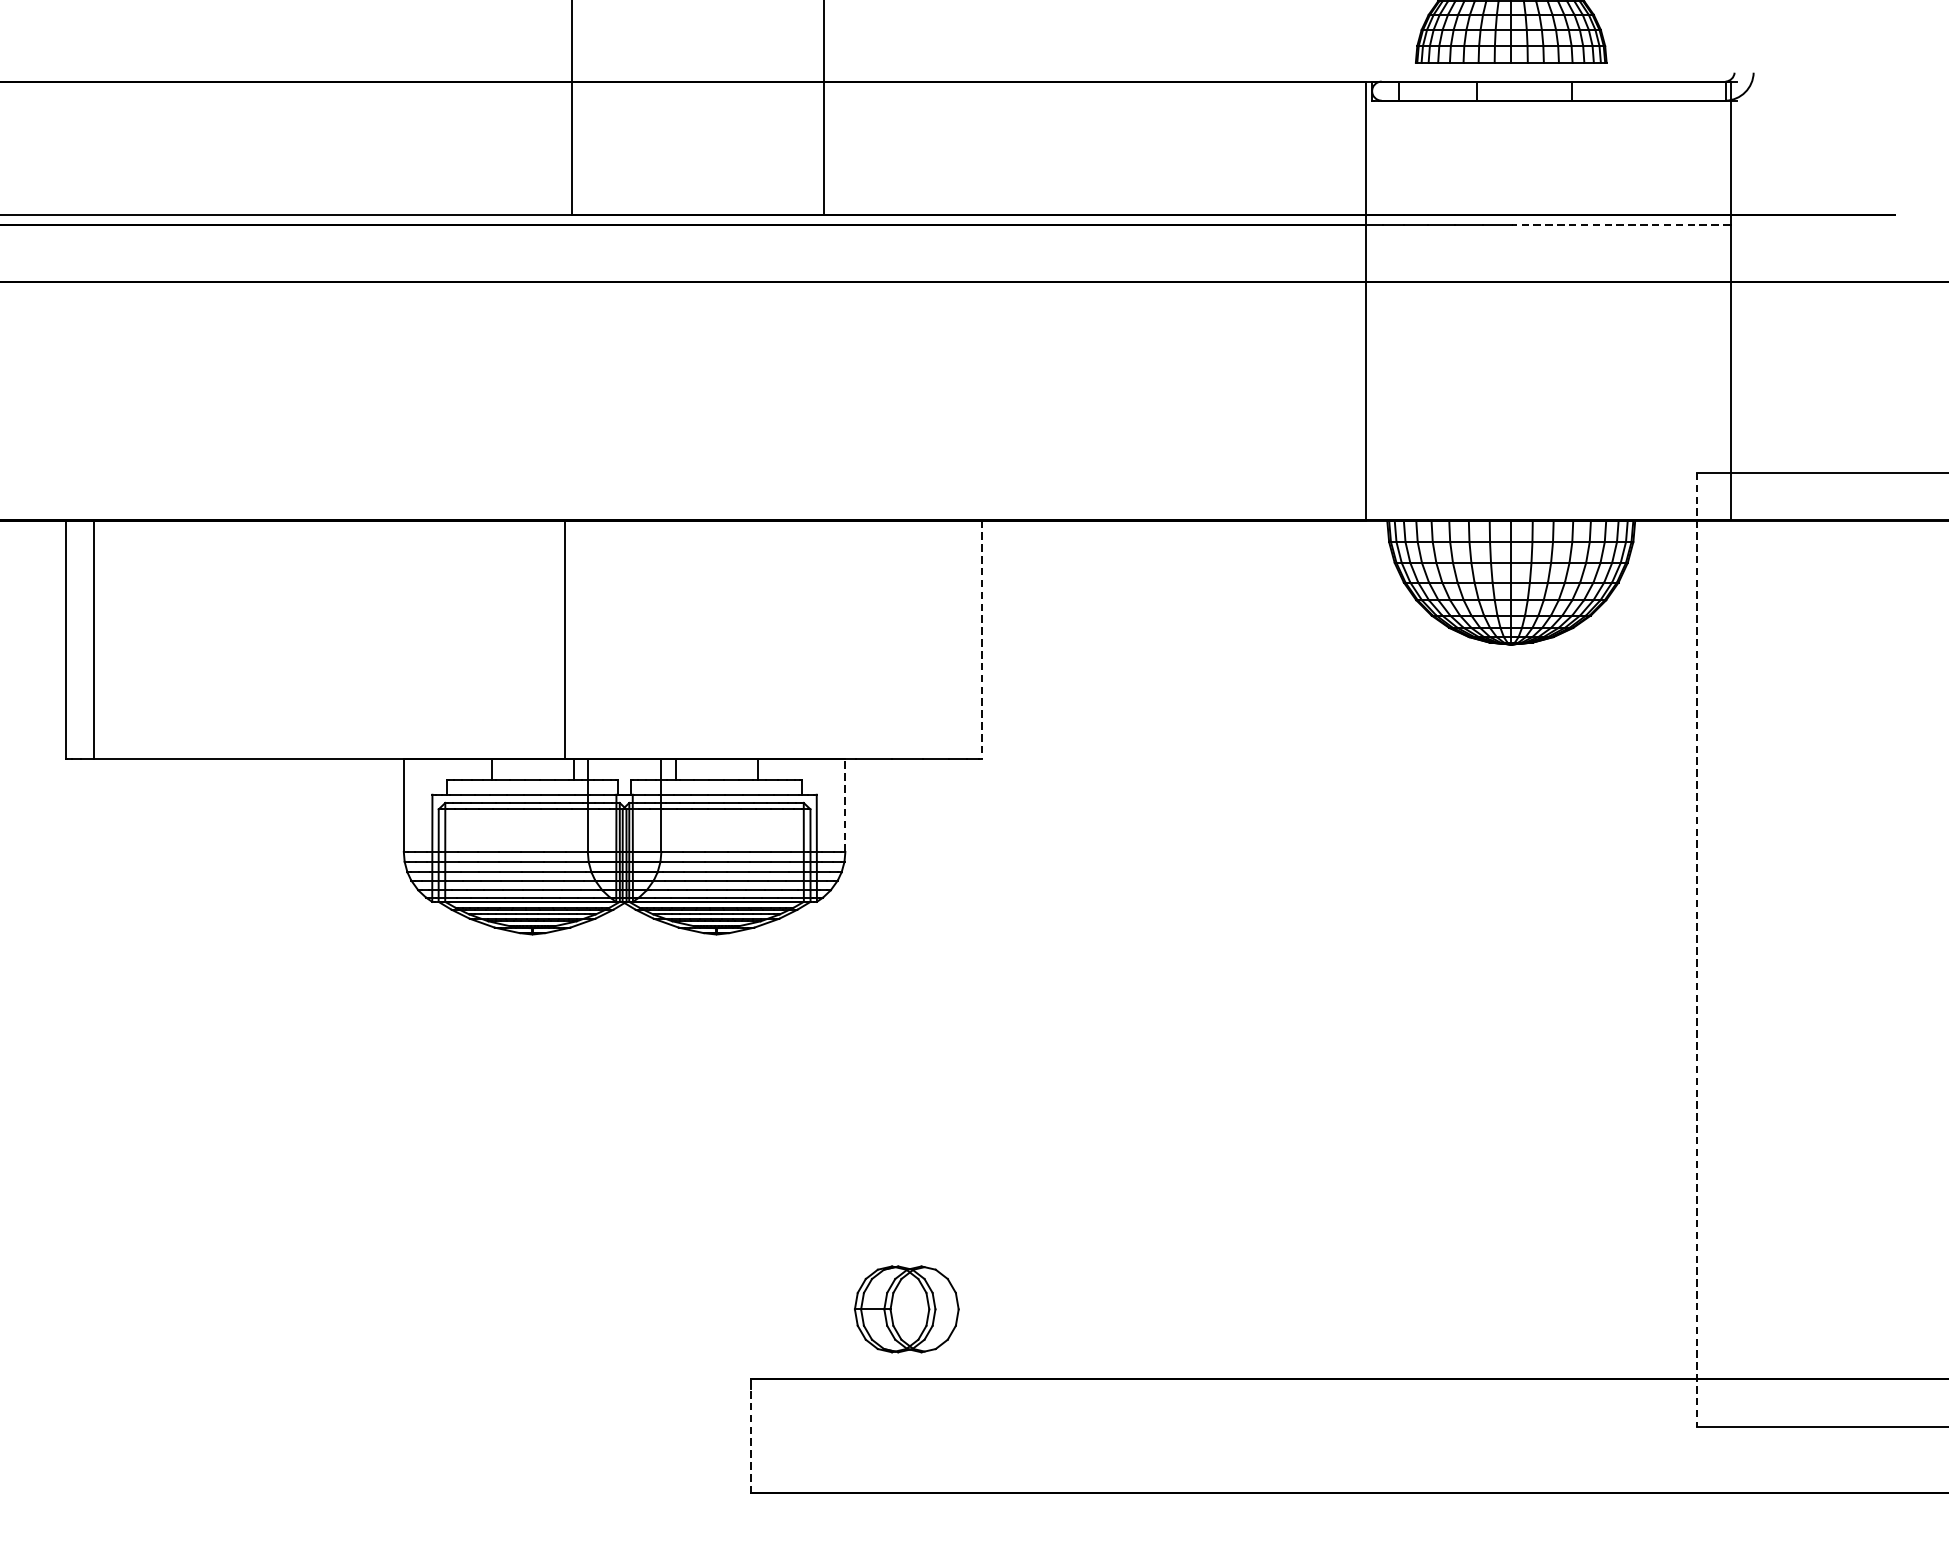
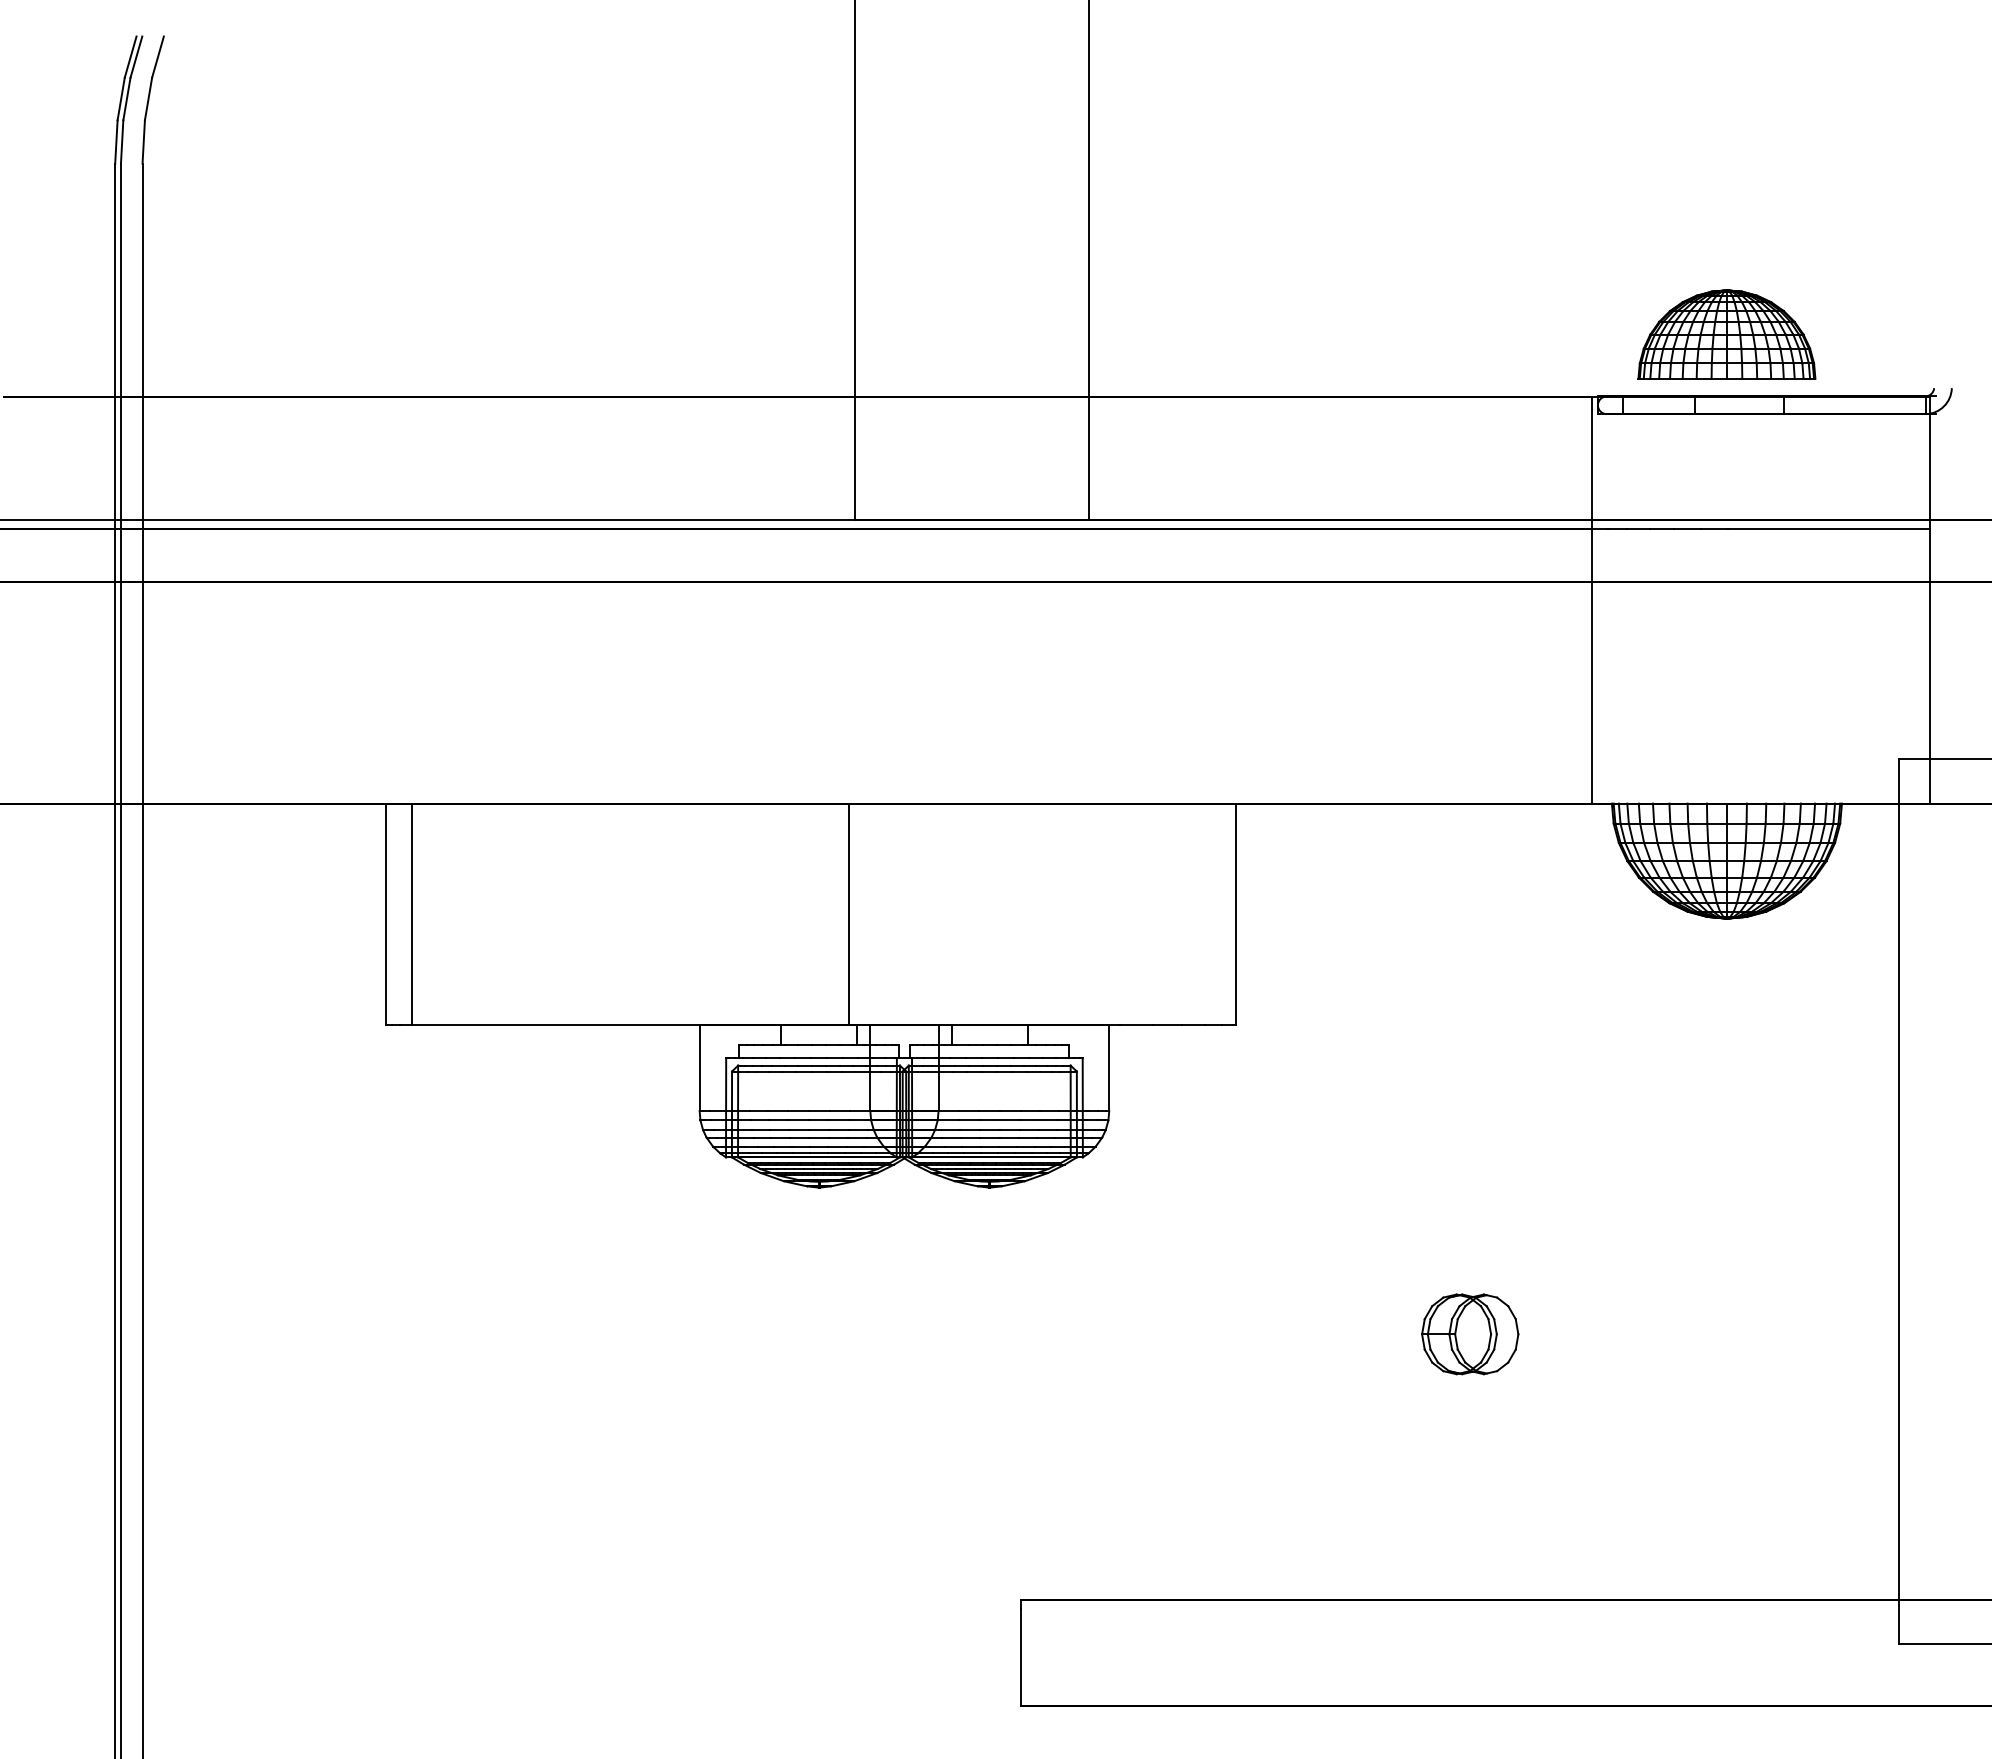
line: (1620, 225) -> (1828, 529), dashed -> solid
line: (982, 640) -> (1236, 914), dashed -> solid
line: (845, 805) -> (1109, 1067), dashed -> solid
line: (1696, 950) -> (1898, 1202), dashed -> solid
part: (907, 1309) -> (1470, 1334), moved
line: (750, 1441) -> (1021, 1657), dashed -> solid

